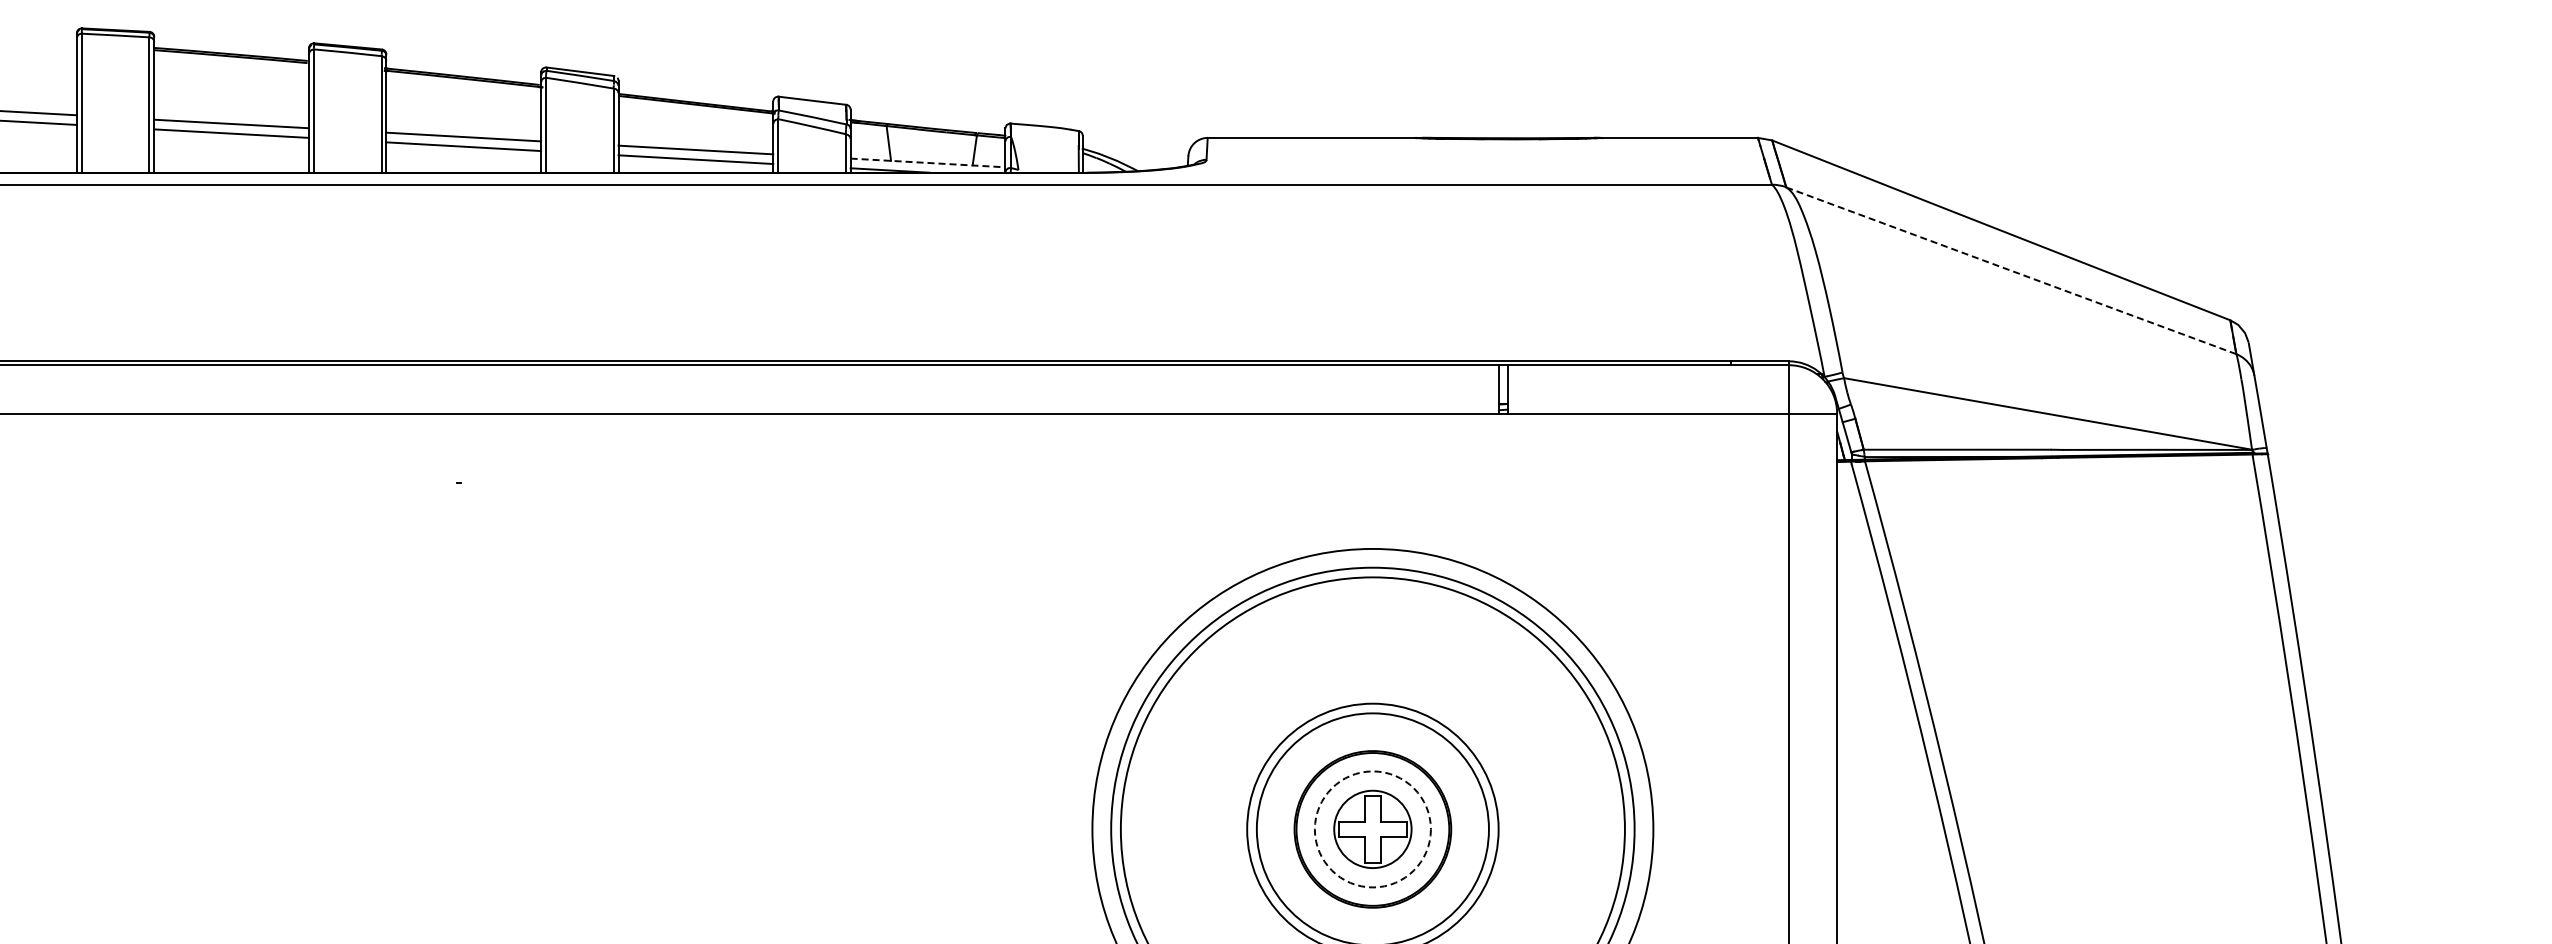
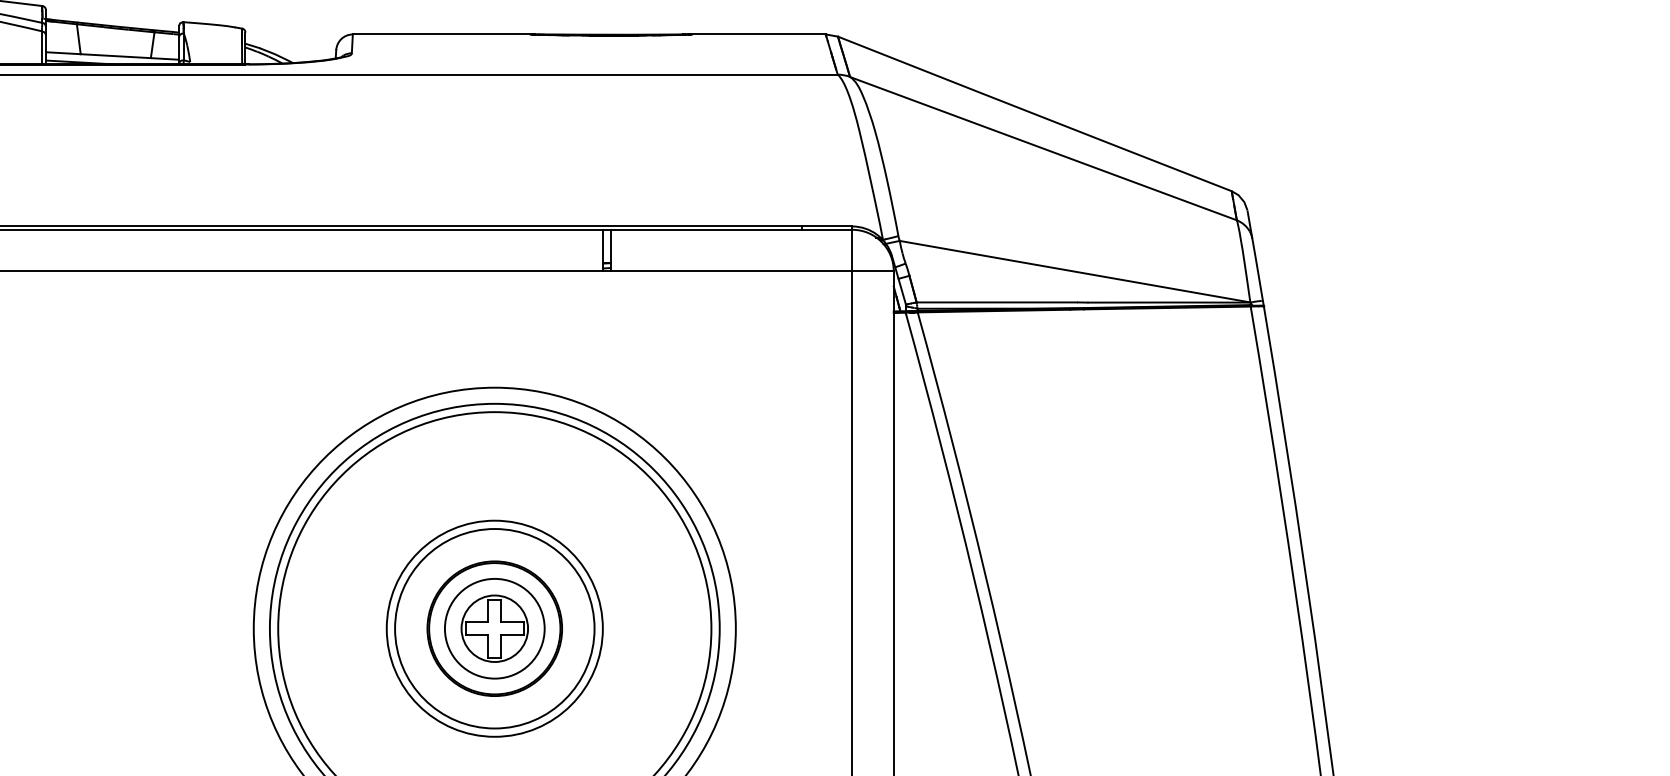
line: (928, 162) -> (112, 55), dashed -> solid
line: (2010, 270) -> (1042, 148), dashed -> solid
circle: (1372, 829) -> (494, 628), dashed -> solid

